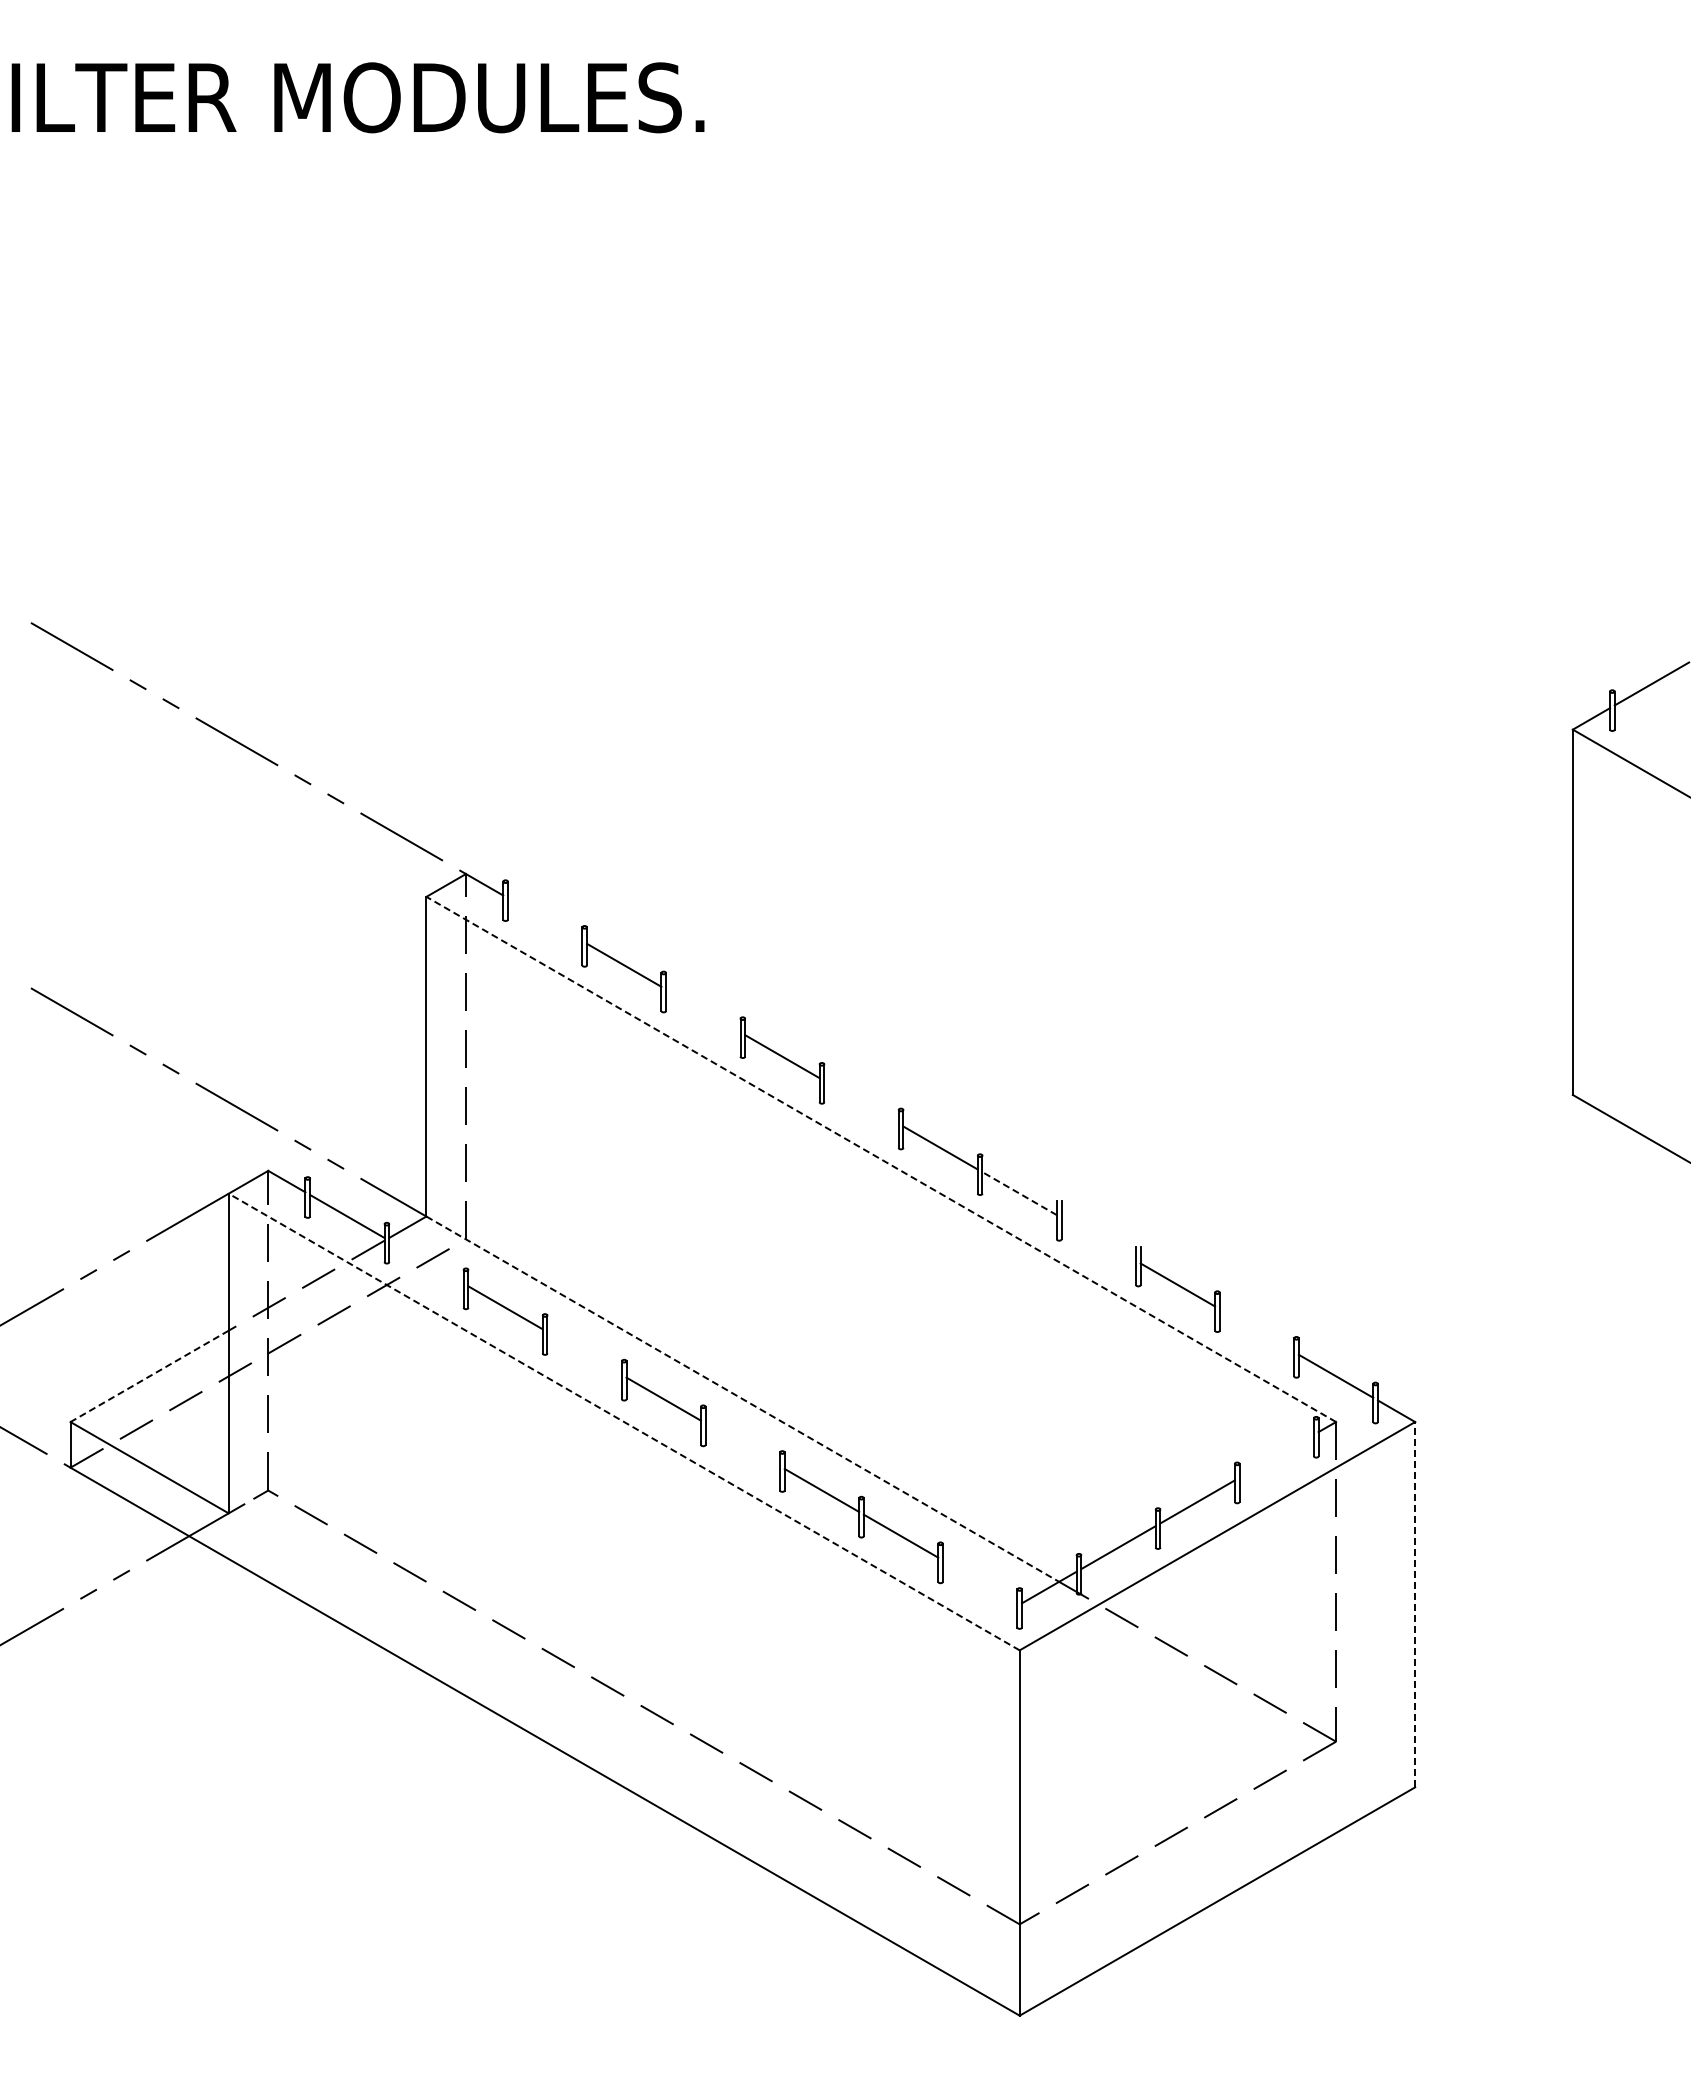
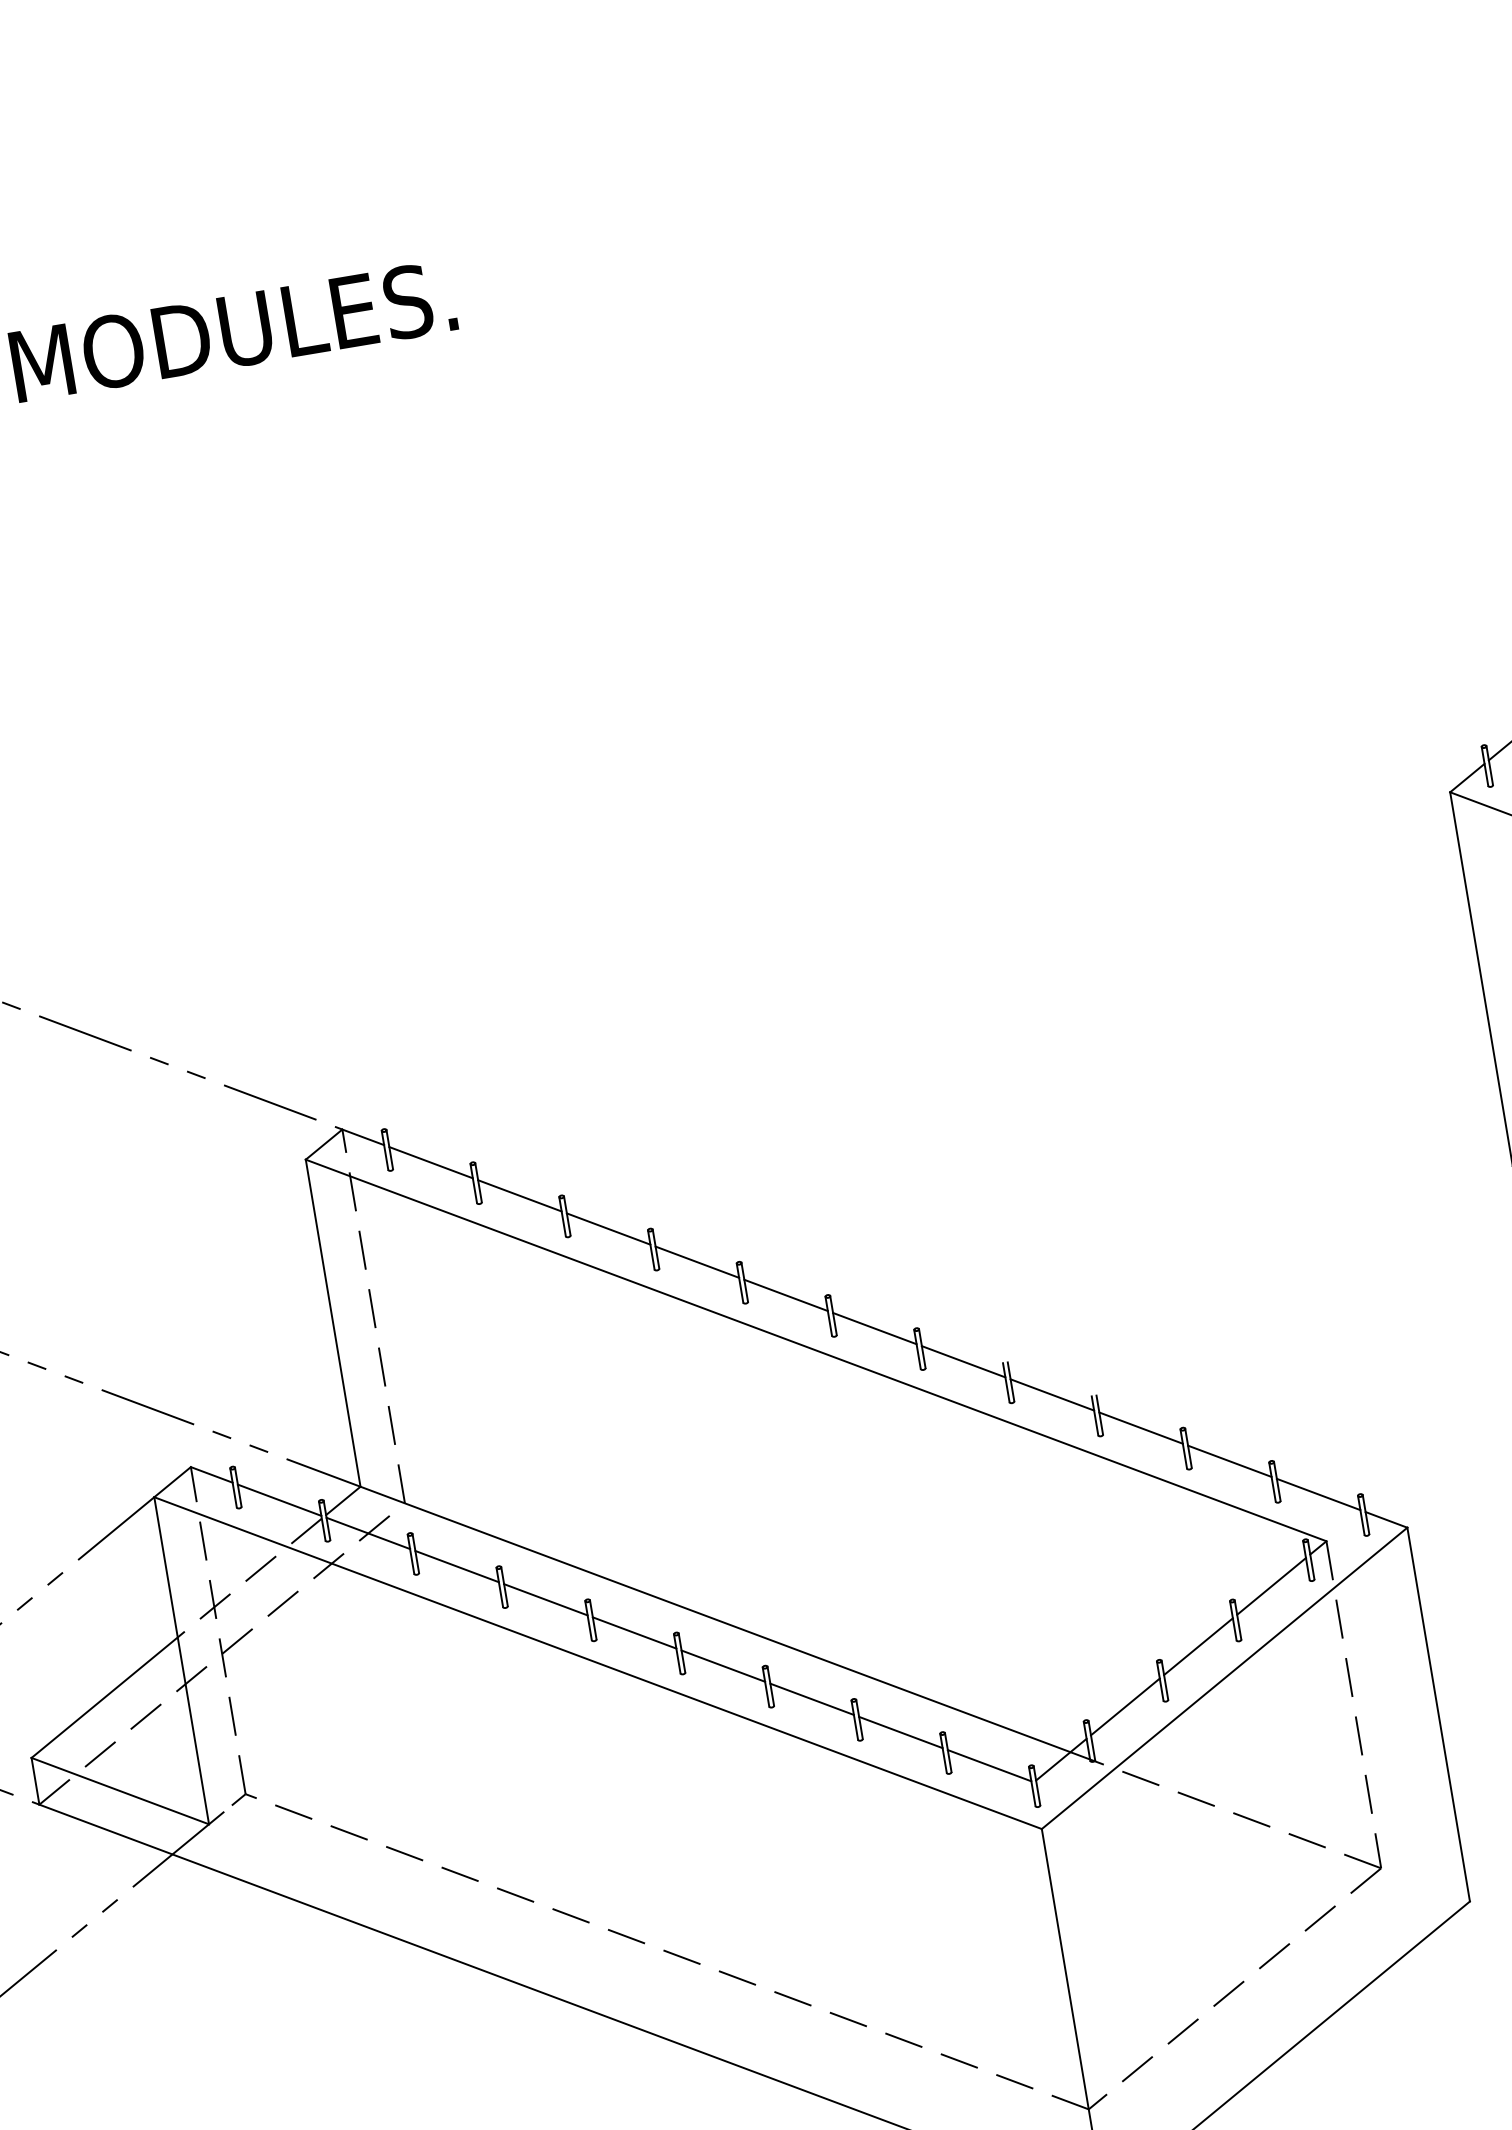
line: (544, 919) -> (430, 1162), added
line: (703, 1010) -> (608, 1228), added
line: (861, 1101) -> (785, 1294), added
line: (880, 1159) -> (815, 1350), dashed -> solid
line: (1019, 1193) -> (963, 1361), dashed -> solid
line: (1098, 1238) -> (1051, 1394), added
line: (426, 1261) -> (368, 1532), added
line: (1256, 1330) -> (1229, 1461), added
line: (584, 1353) -> (545, 1599), added
line: (149, 1376) -> (104, 1697), dashed -> solid
line: (743, 1399) -> (716, 1619), dashed -> solid
line: (624, 1422) -> (598, 1663), dashed -> solid
line: (742, 1444) -> (722, 1665), added
line: (1276, 1455) -> (1271, 1585), added
line: (979, 1581) -> (988, 1765), added
line: (1415, 1604) -> (1438, 1714), dashed -> solid

